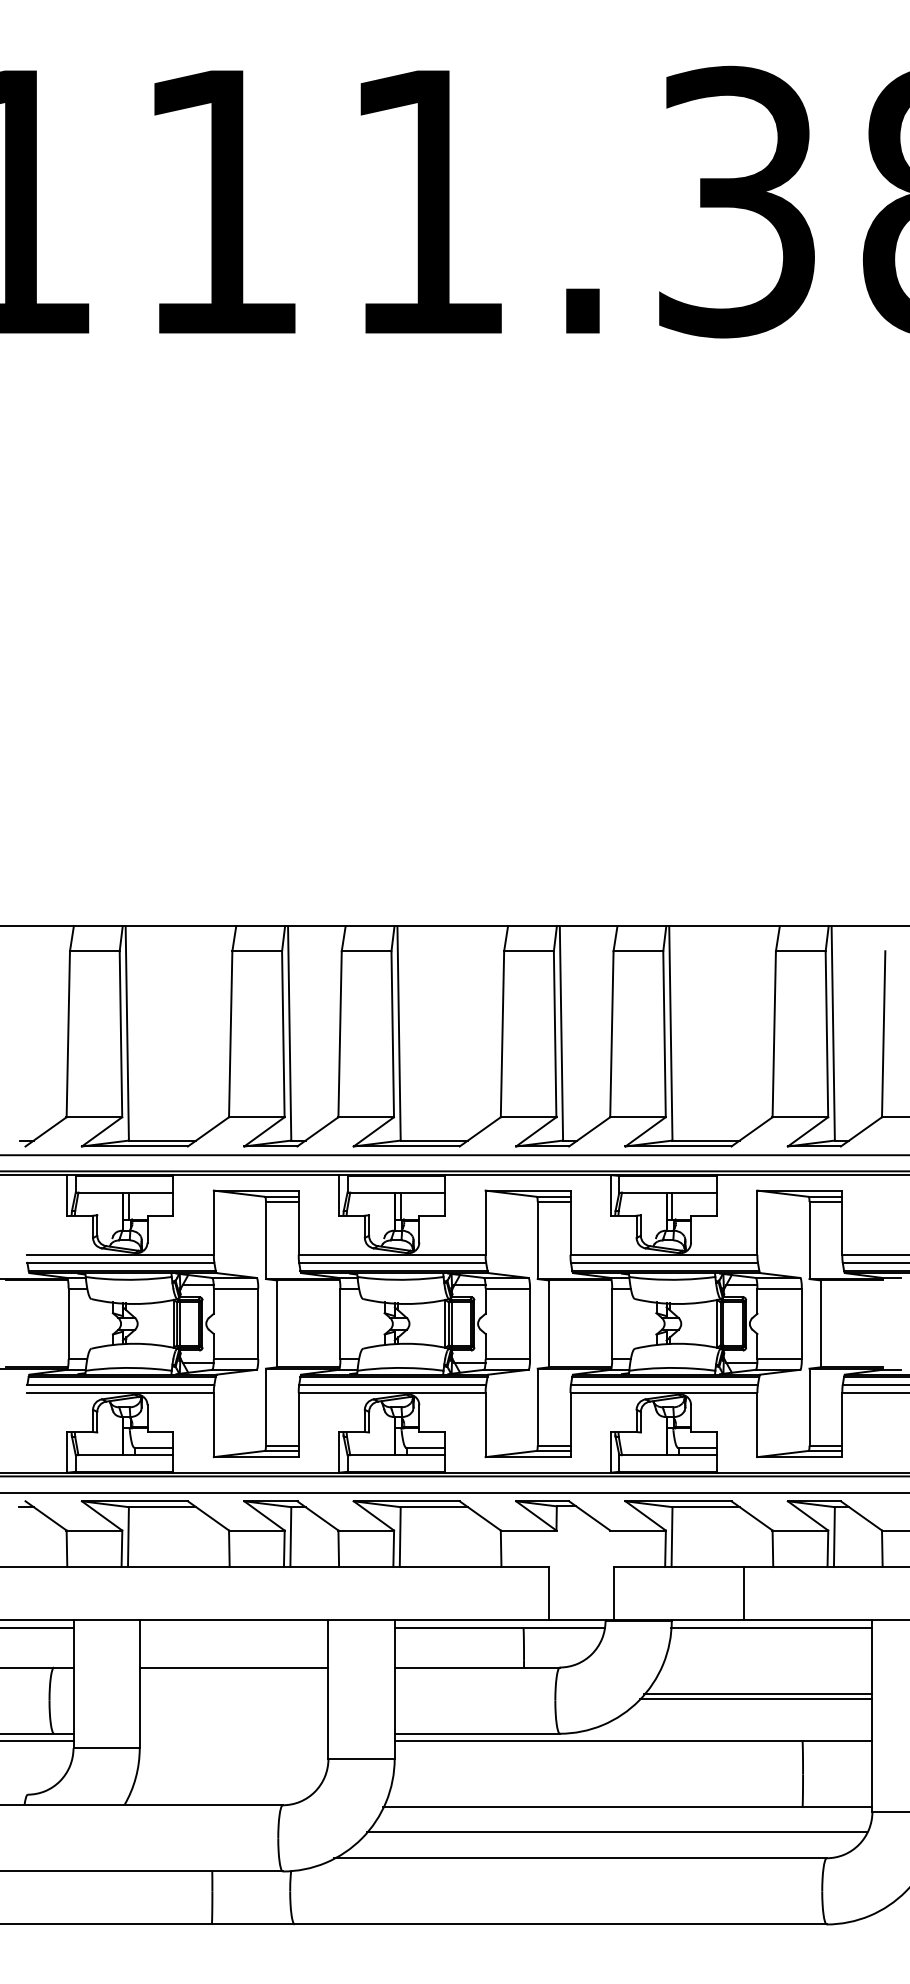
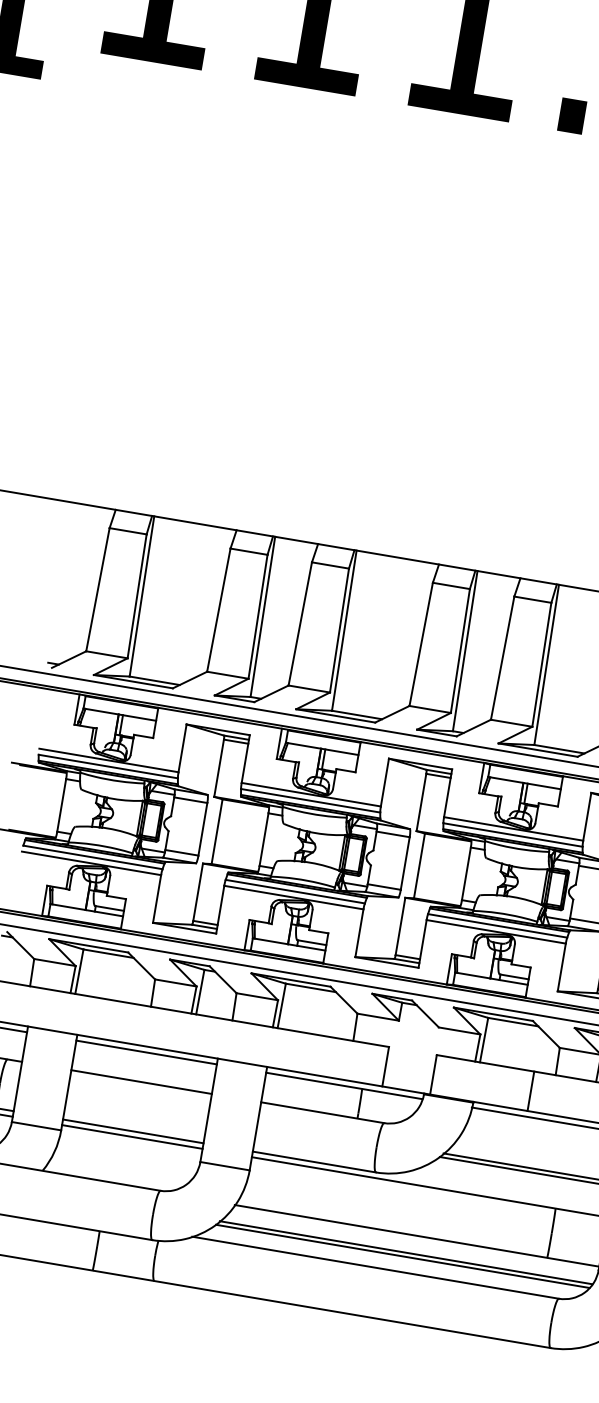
line: (233, 1627) -> (146, 1052), added
line: (233, 1733) -> (132, 1131), added
line: (233, 1741) -> (131, 1137), added
line: (613, 1837) -> (402, 1256), added

